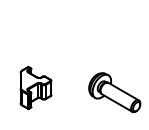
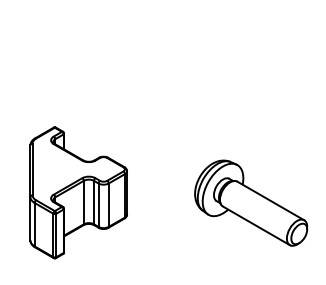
part: (35, 87) -> (77, 191), size x1.43

